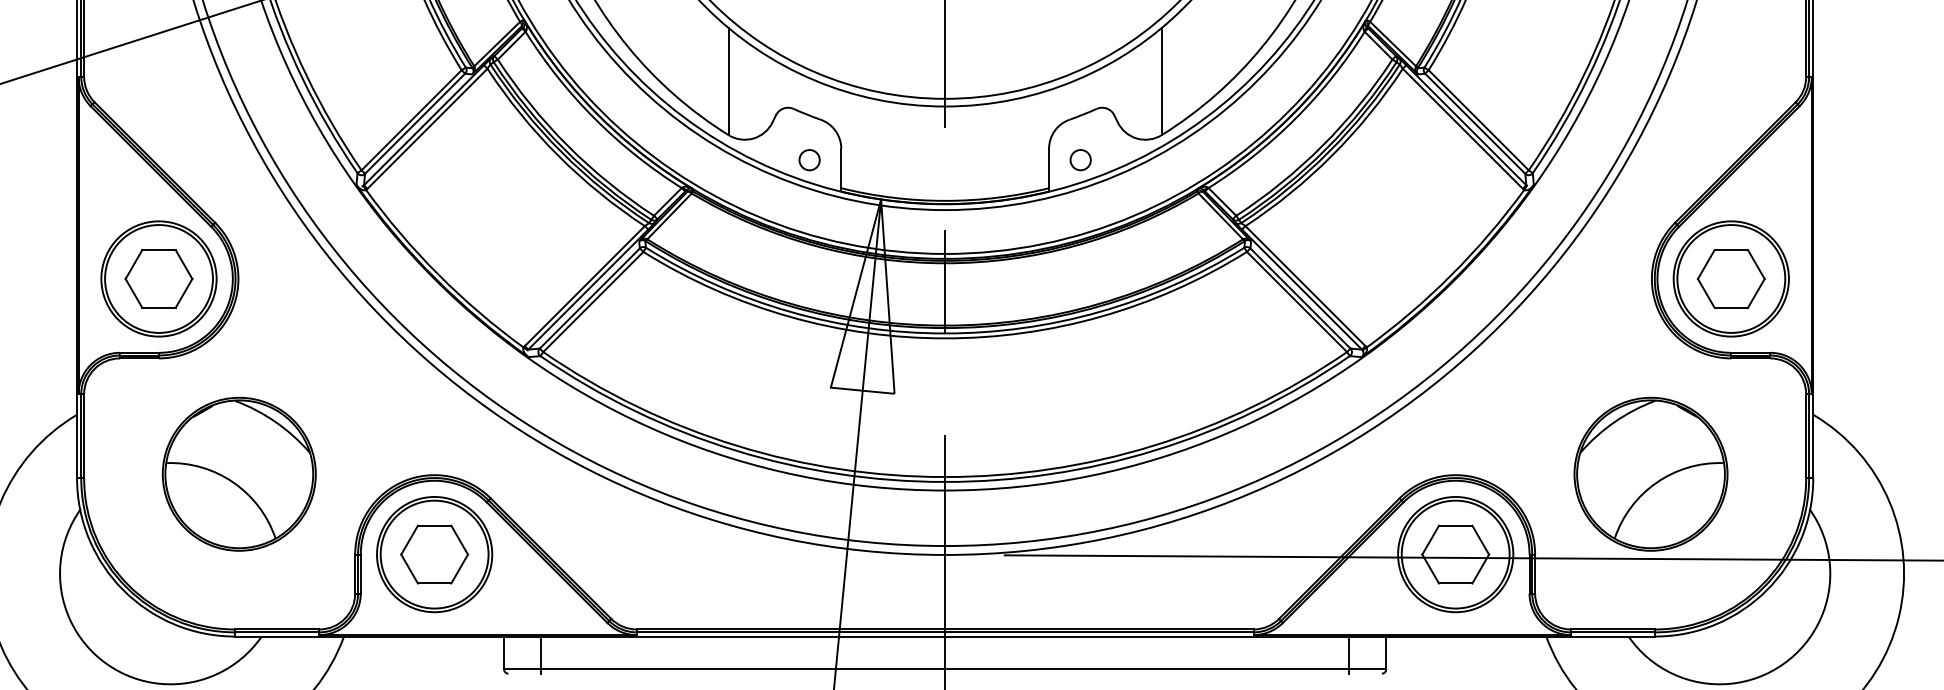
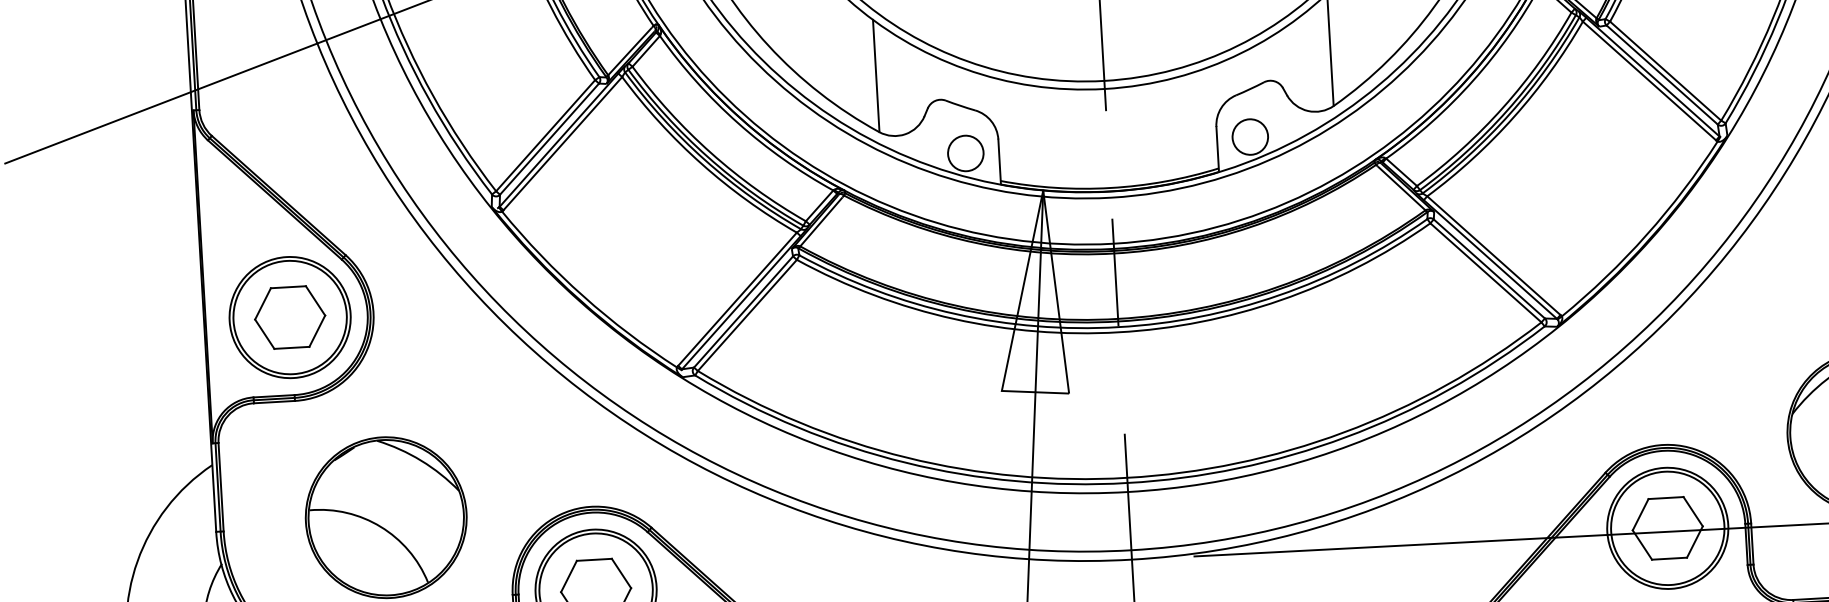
circle: (809, 160) -> (965, 153), size x1.67
circle: (1080, 160) -> (1250, 137), size x1.67

